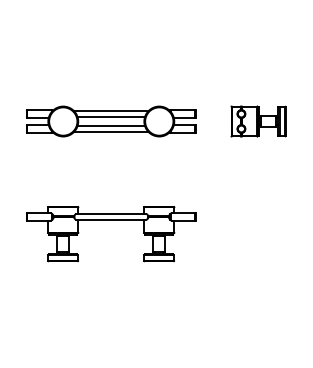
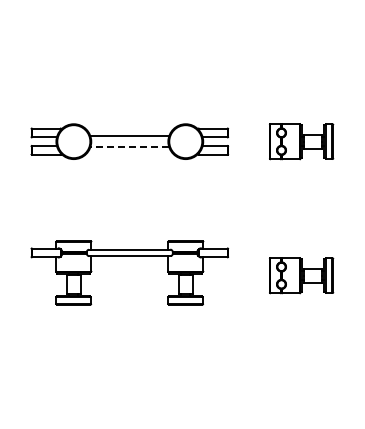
line: (111, 111) -> (129, 129), removed
line: (111, 126) -> (129, 147), solid -> dashed
line: (111, 131) -> (129, 153), removed
part: (258, 236) -> (301, 275), added

